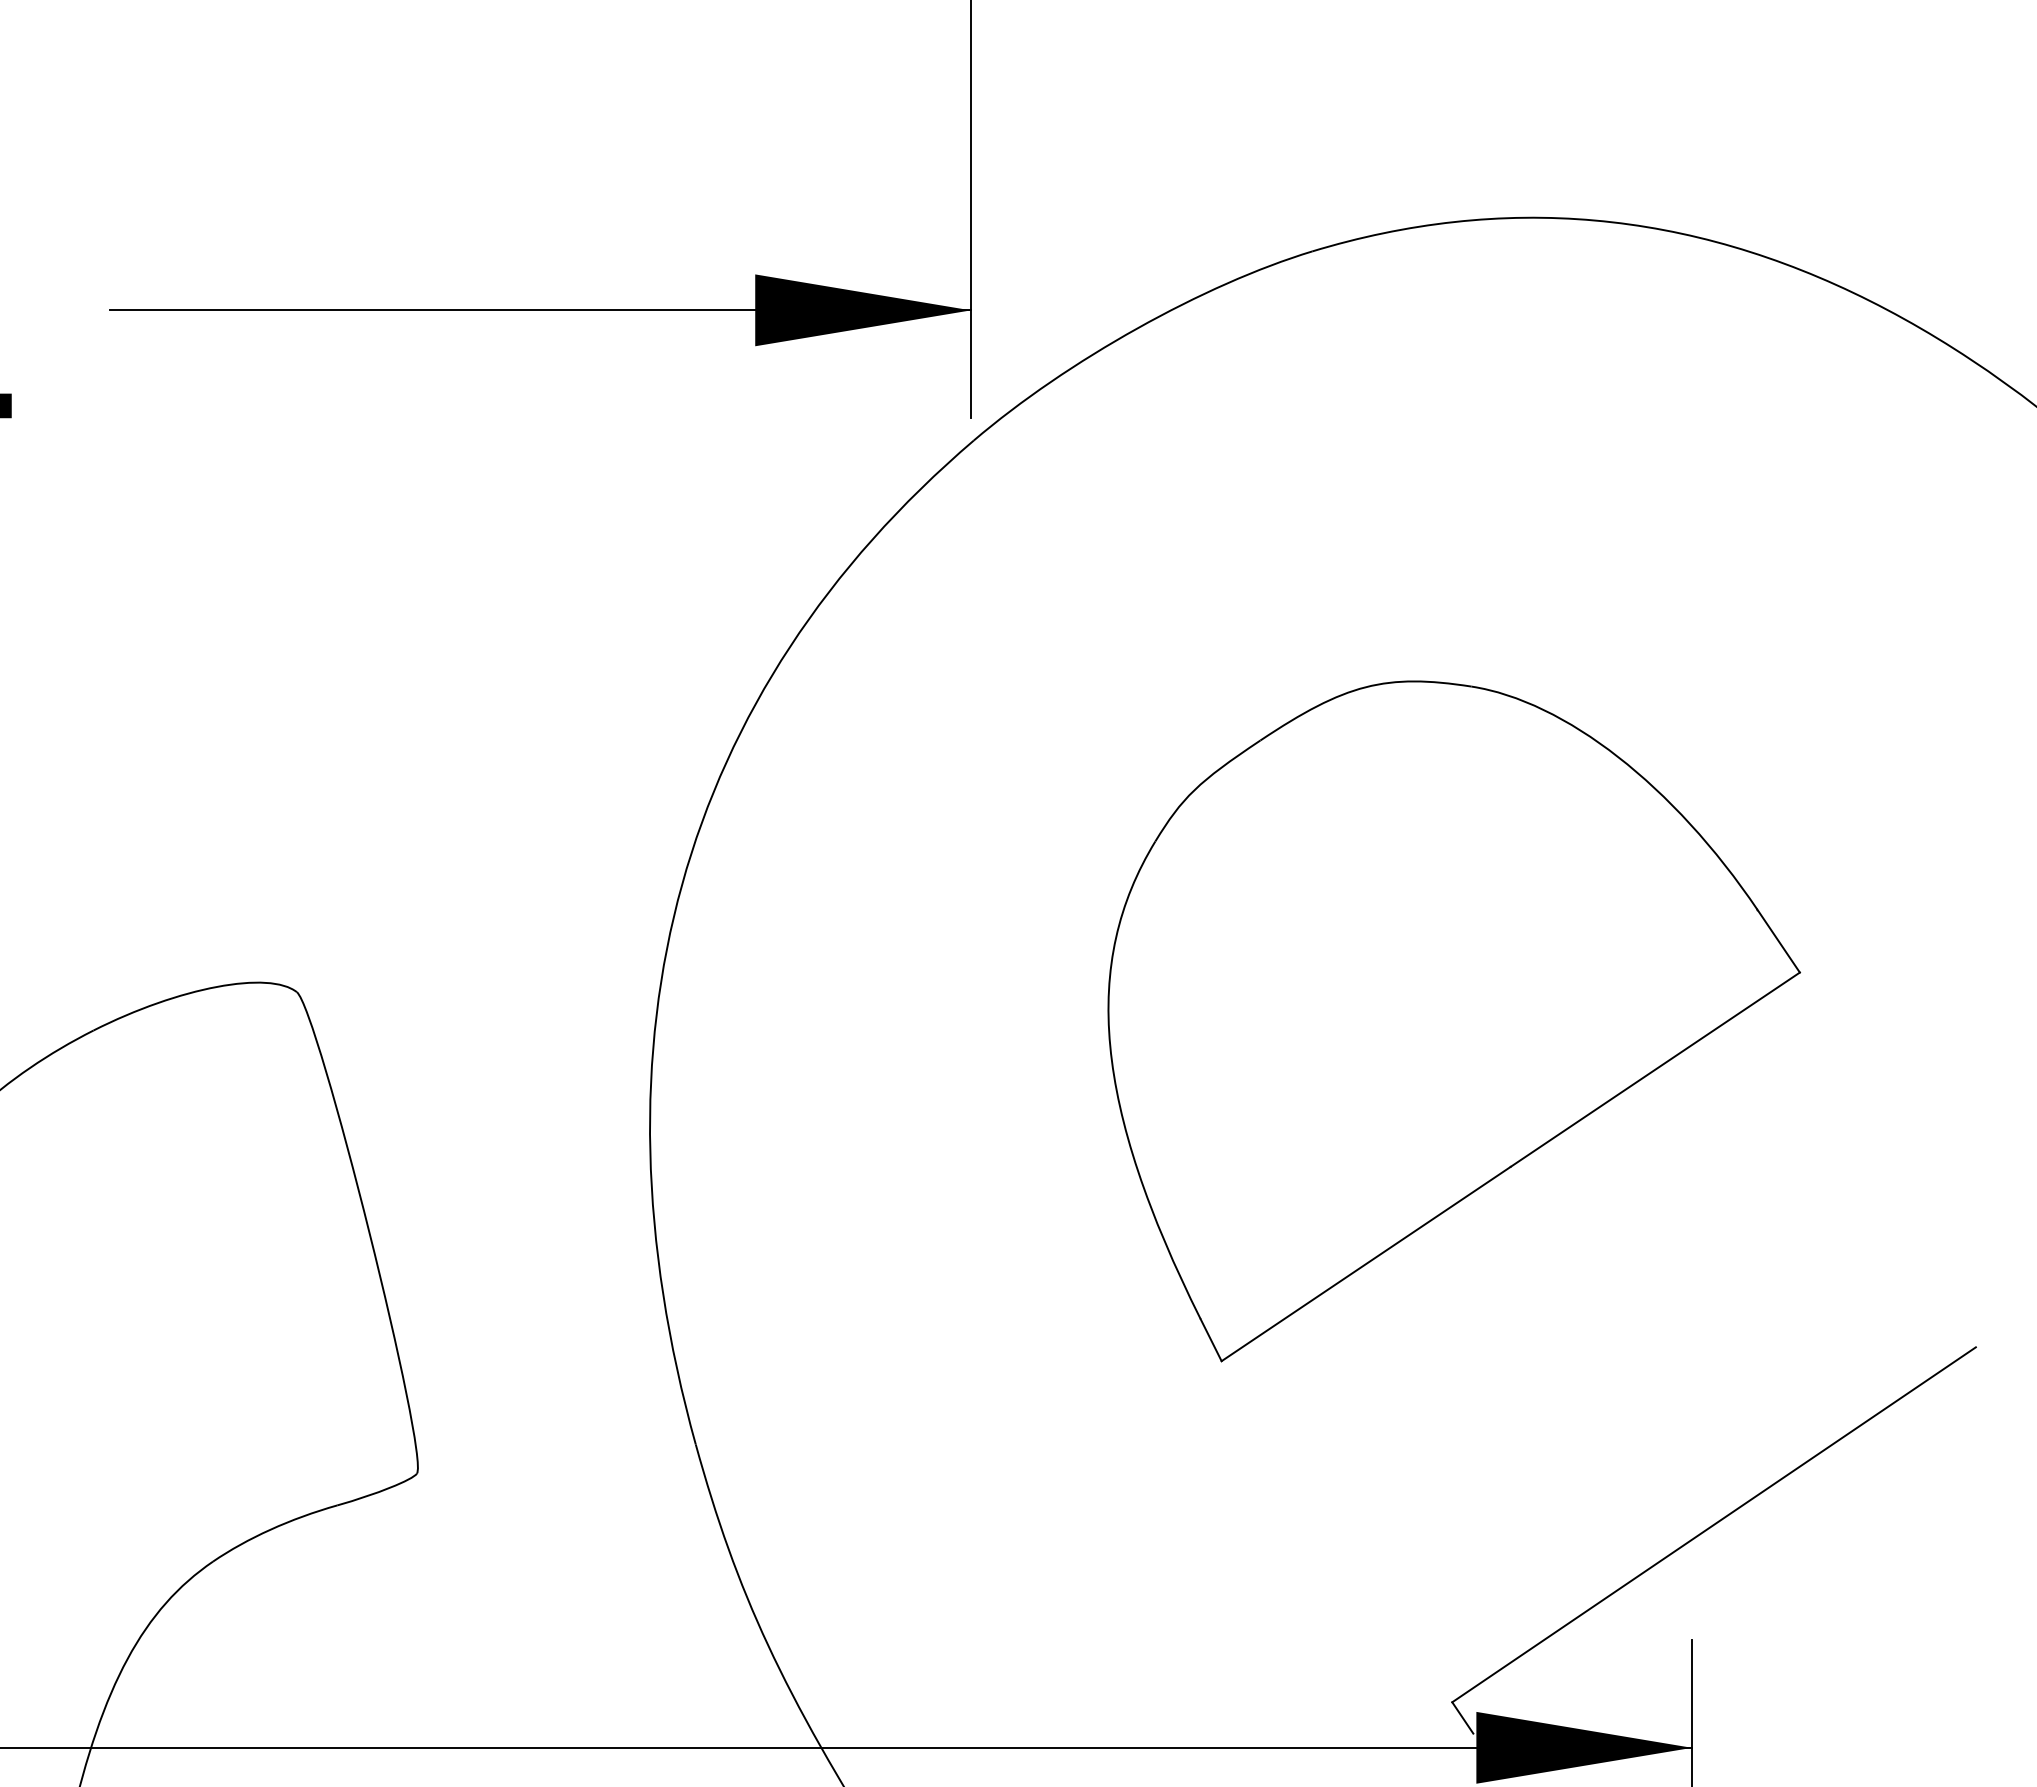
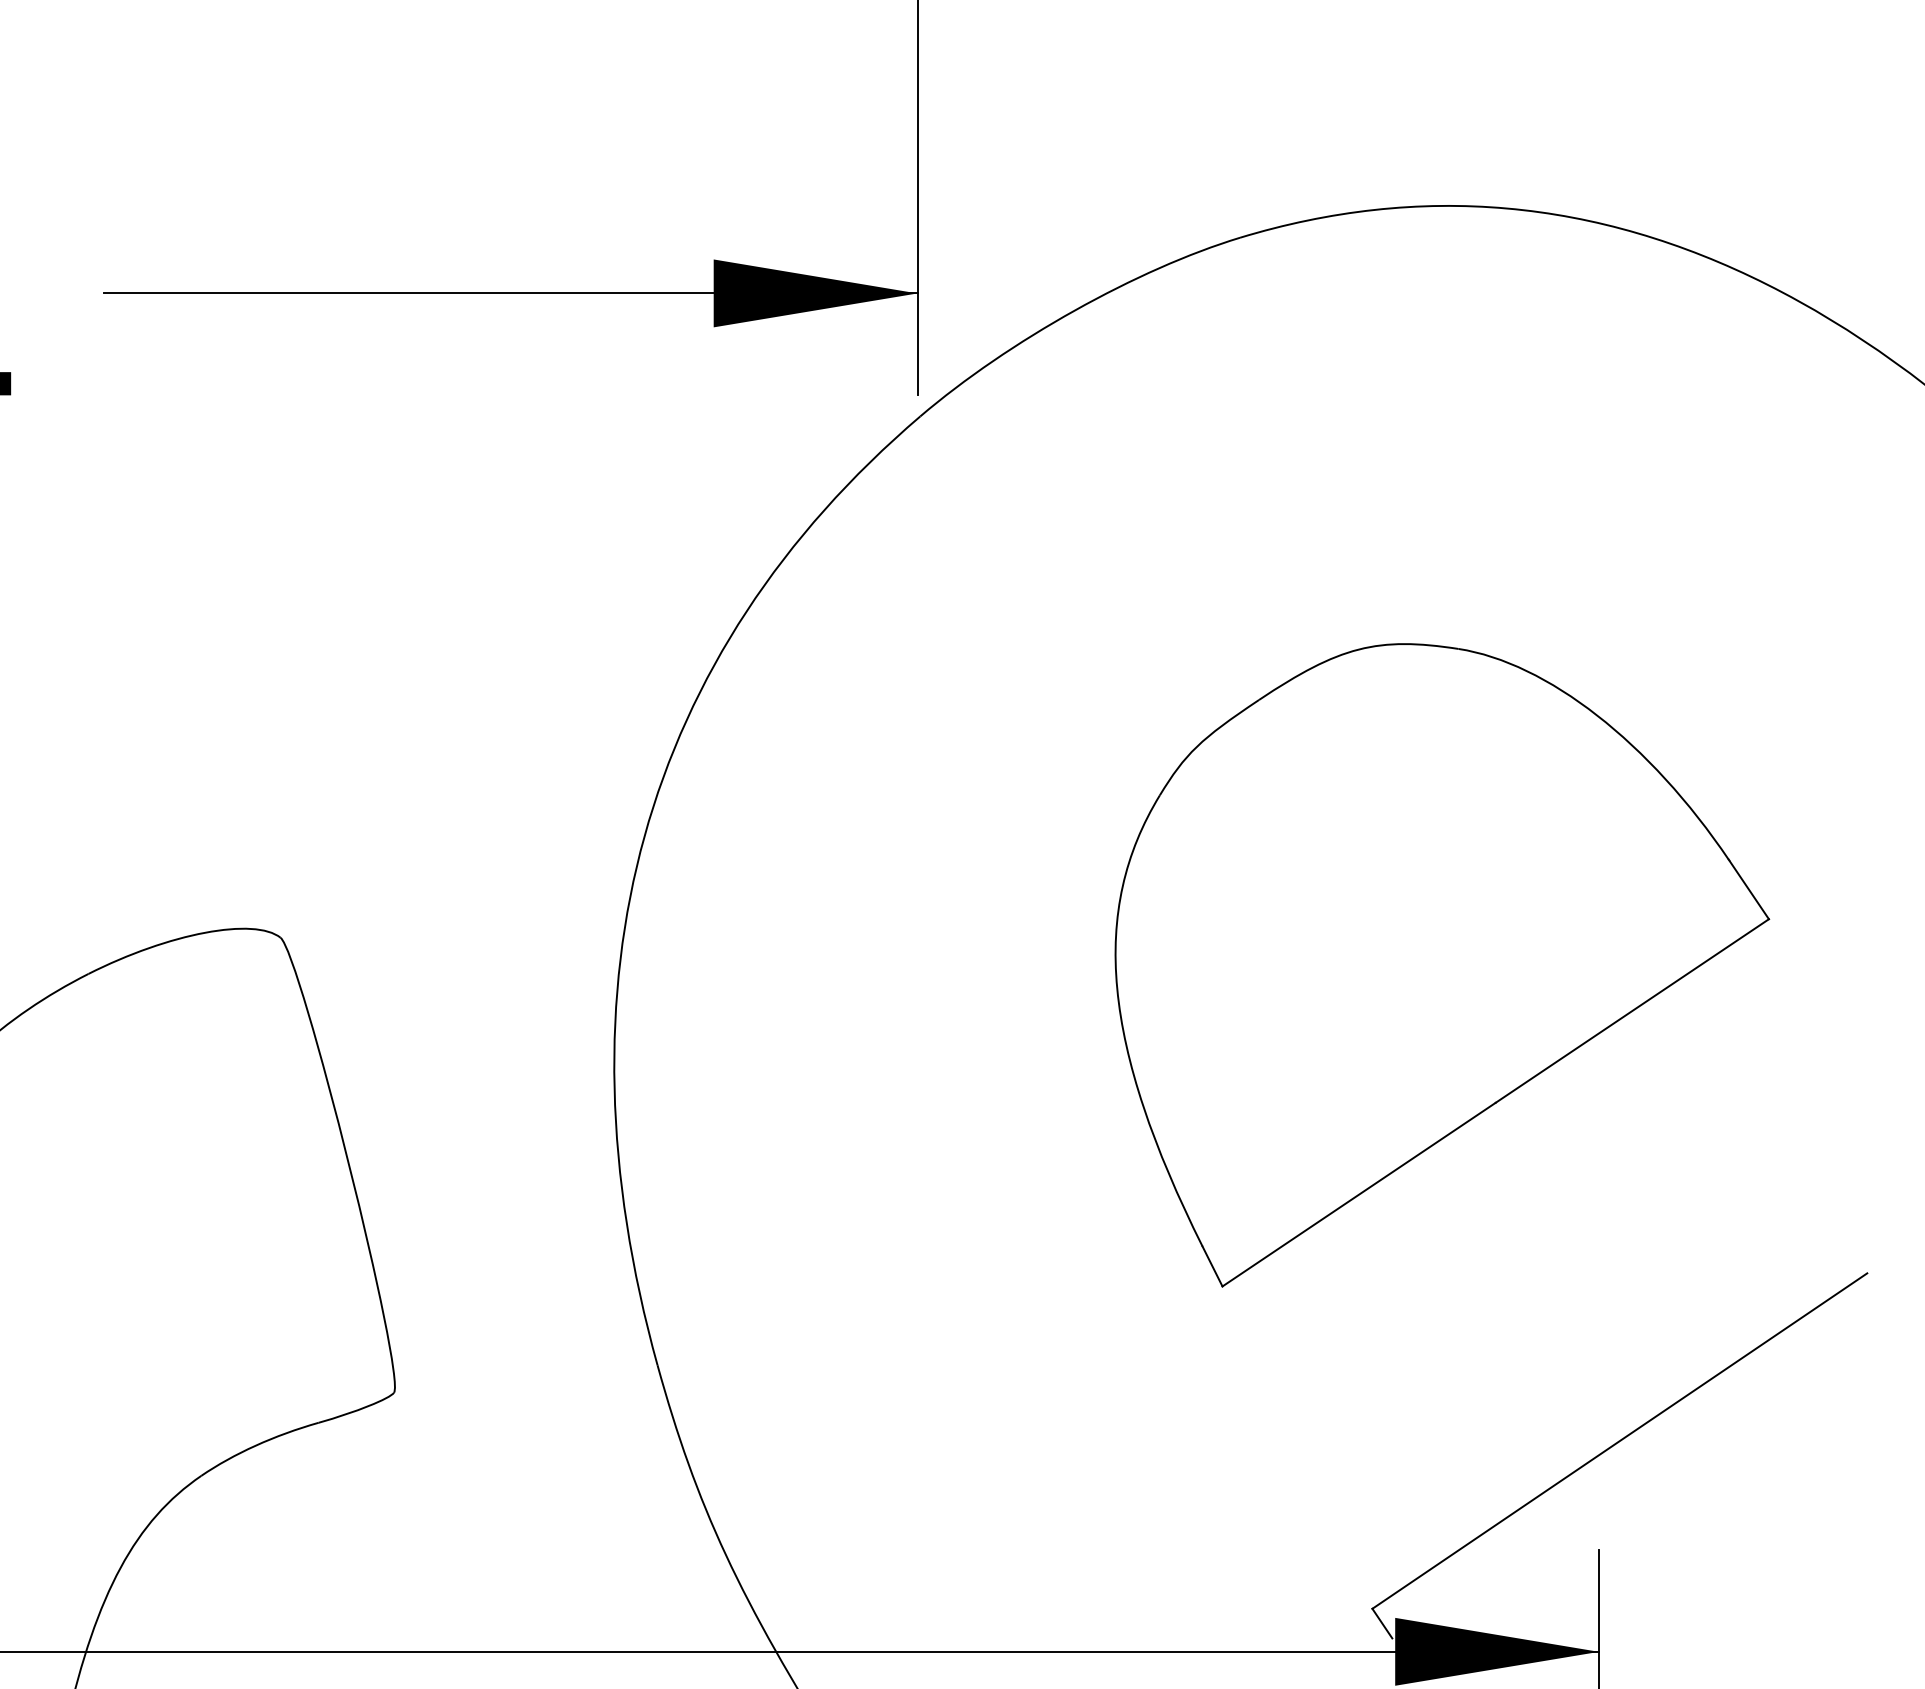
part: (1453, 1021) -> (1441, 965), moved

